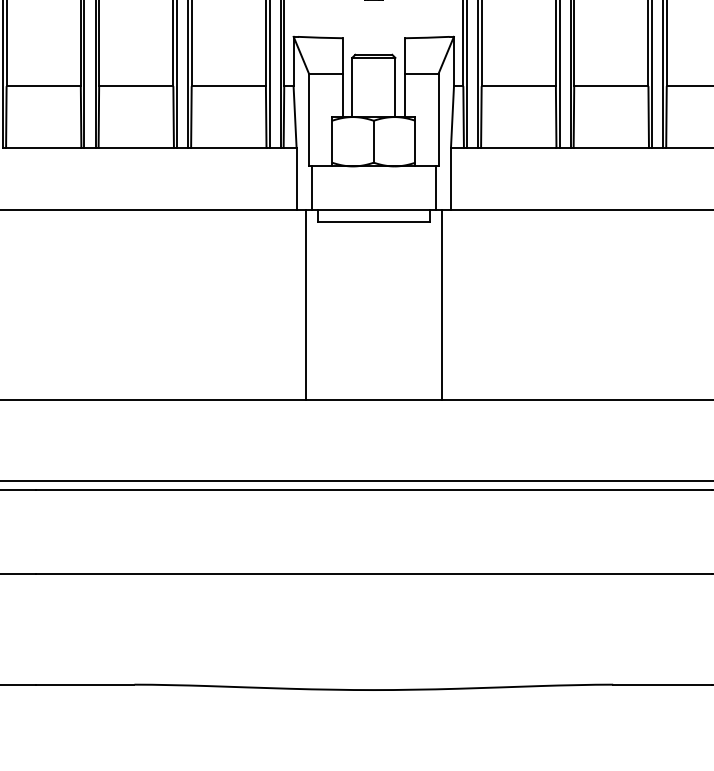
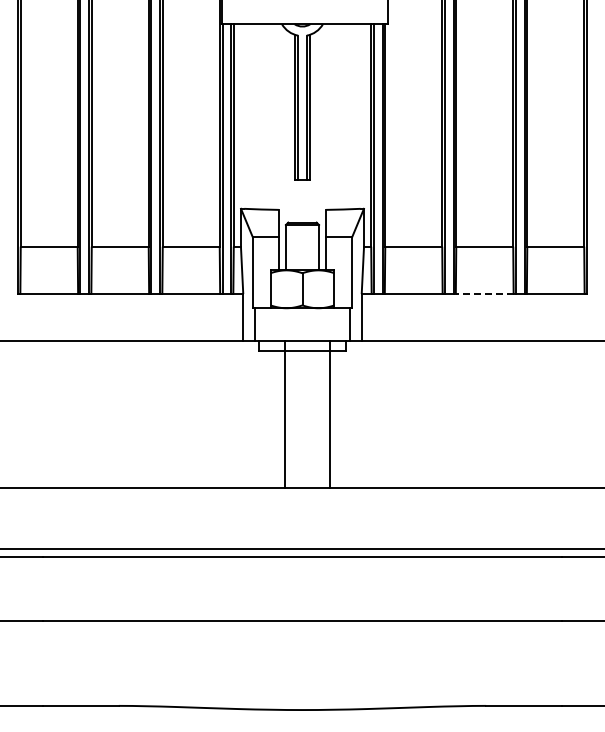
line: (611, 148) -> (484, 294), solid -> dashed
line: (306, 304) -> (285, 414), moved
line: (441, 304) -> (329, 414), moved

